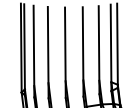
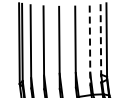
line: (110, 47) -> (100, 43), solid -> dashed
line: (99, 50) -> (90, 45), solid -> dashed

